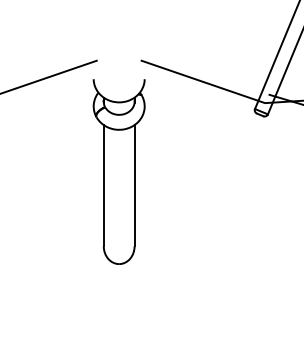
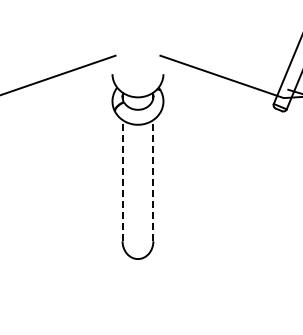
line: (103, 185) -> (122, 180), solid -> dashed
line: (134, 185) -> (153, 180), solid -> dashed

